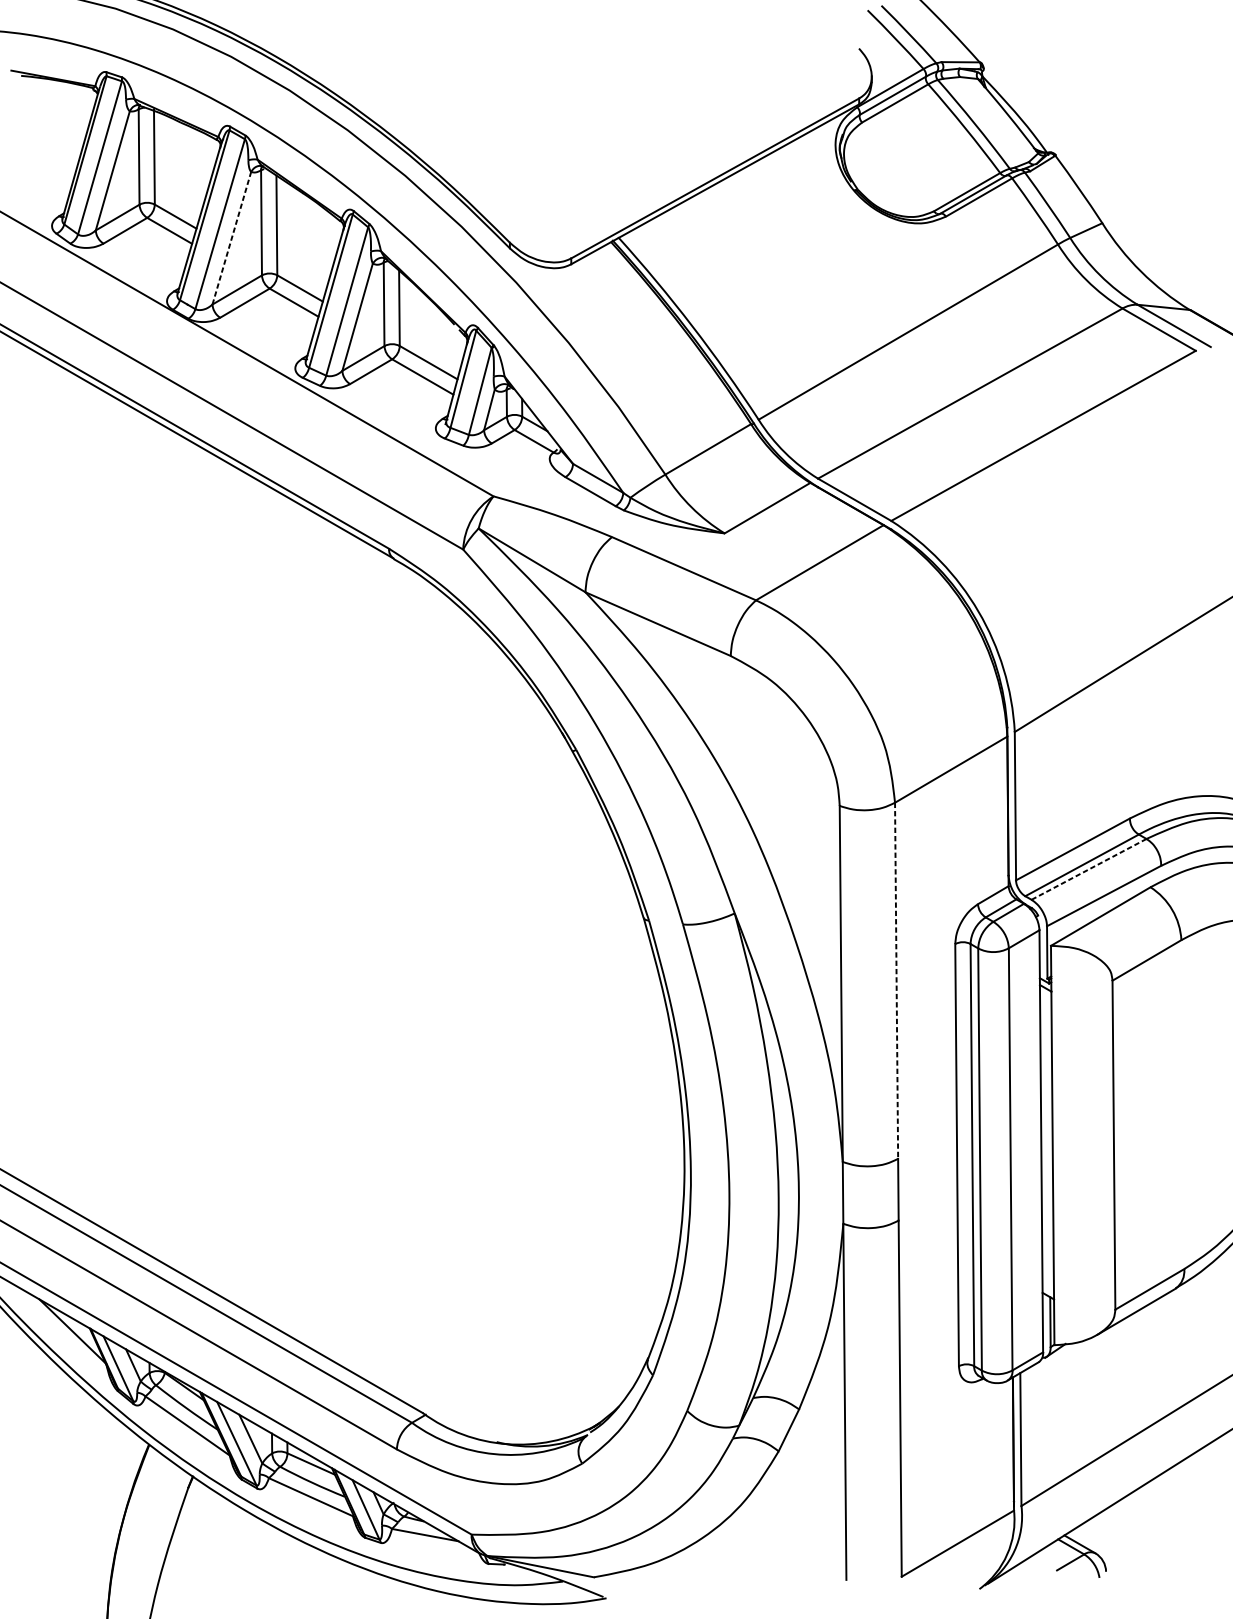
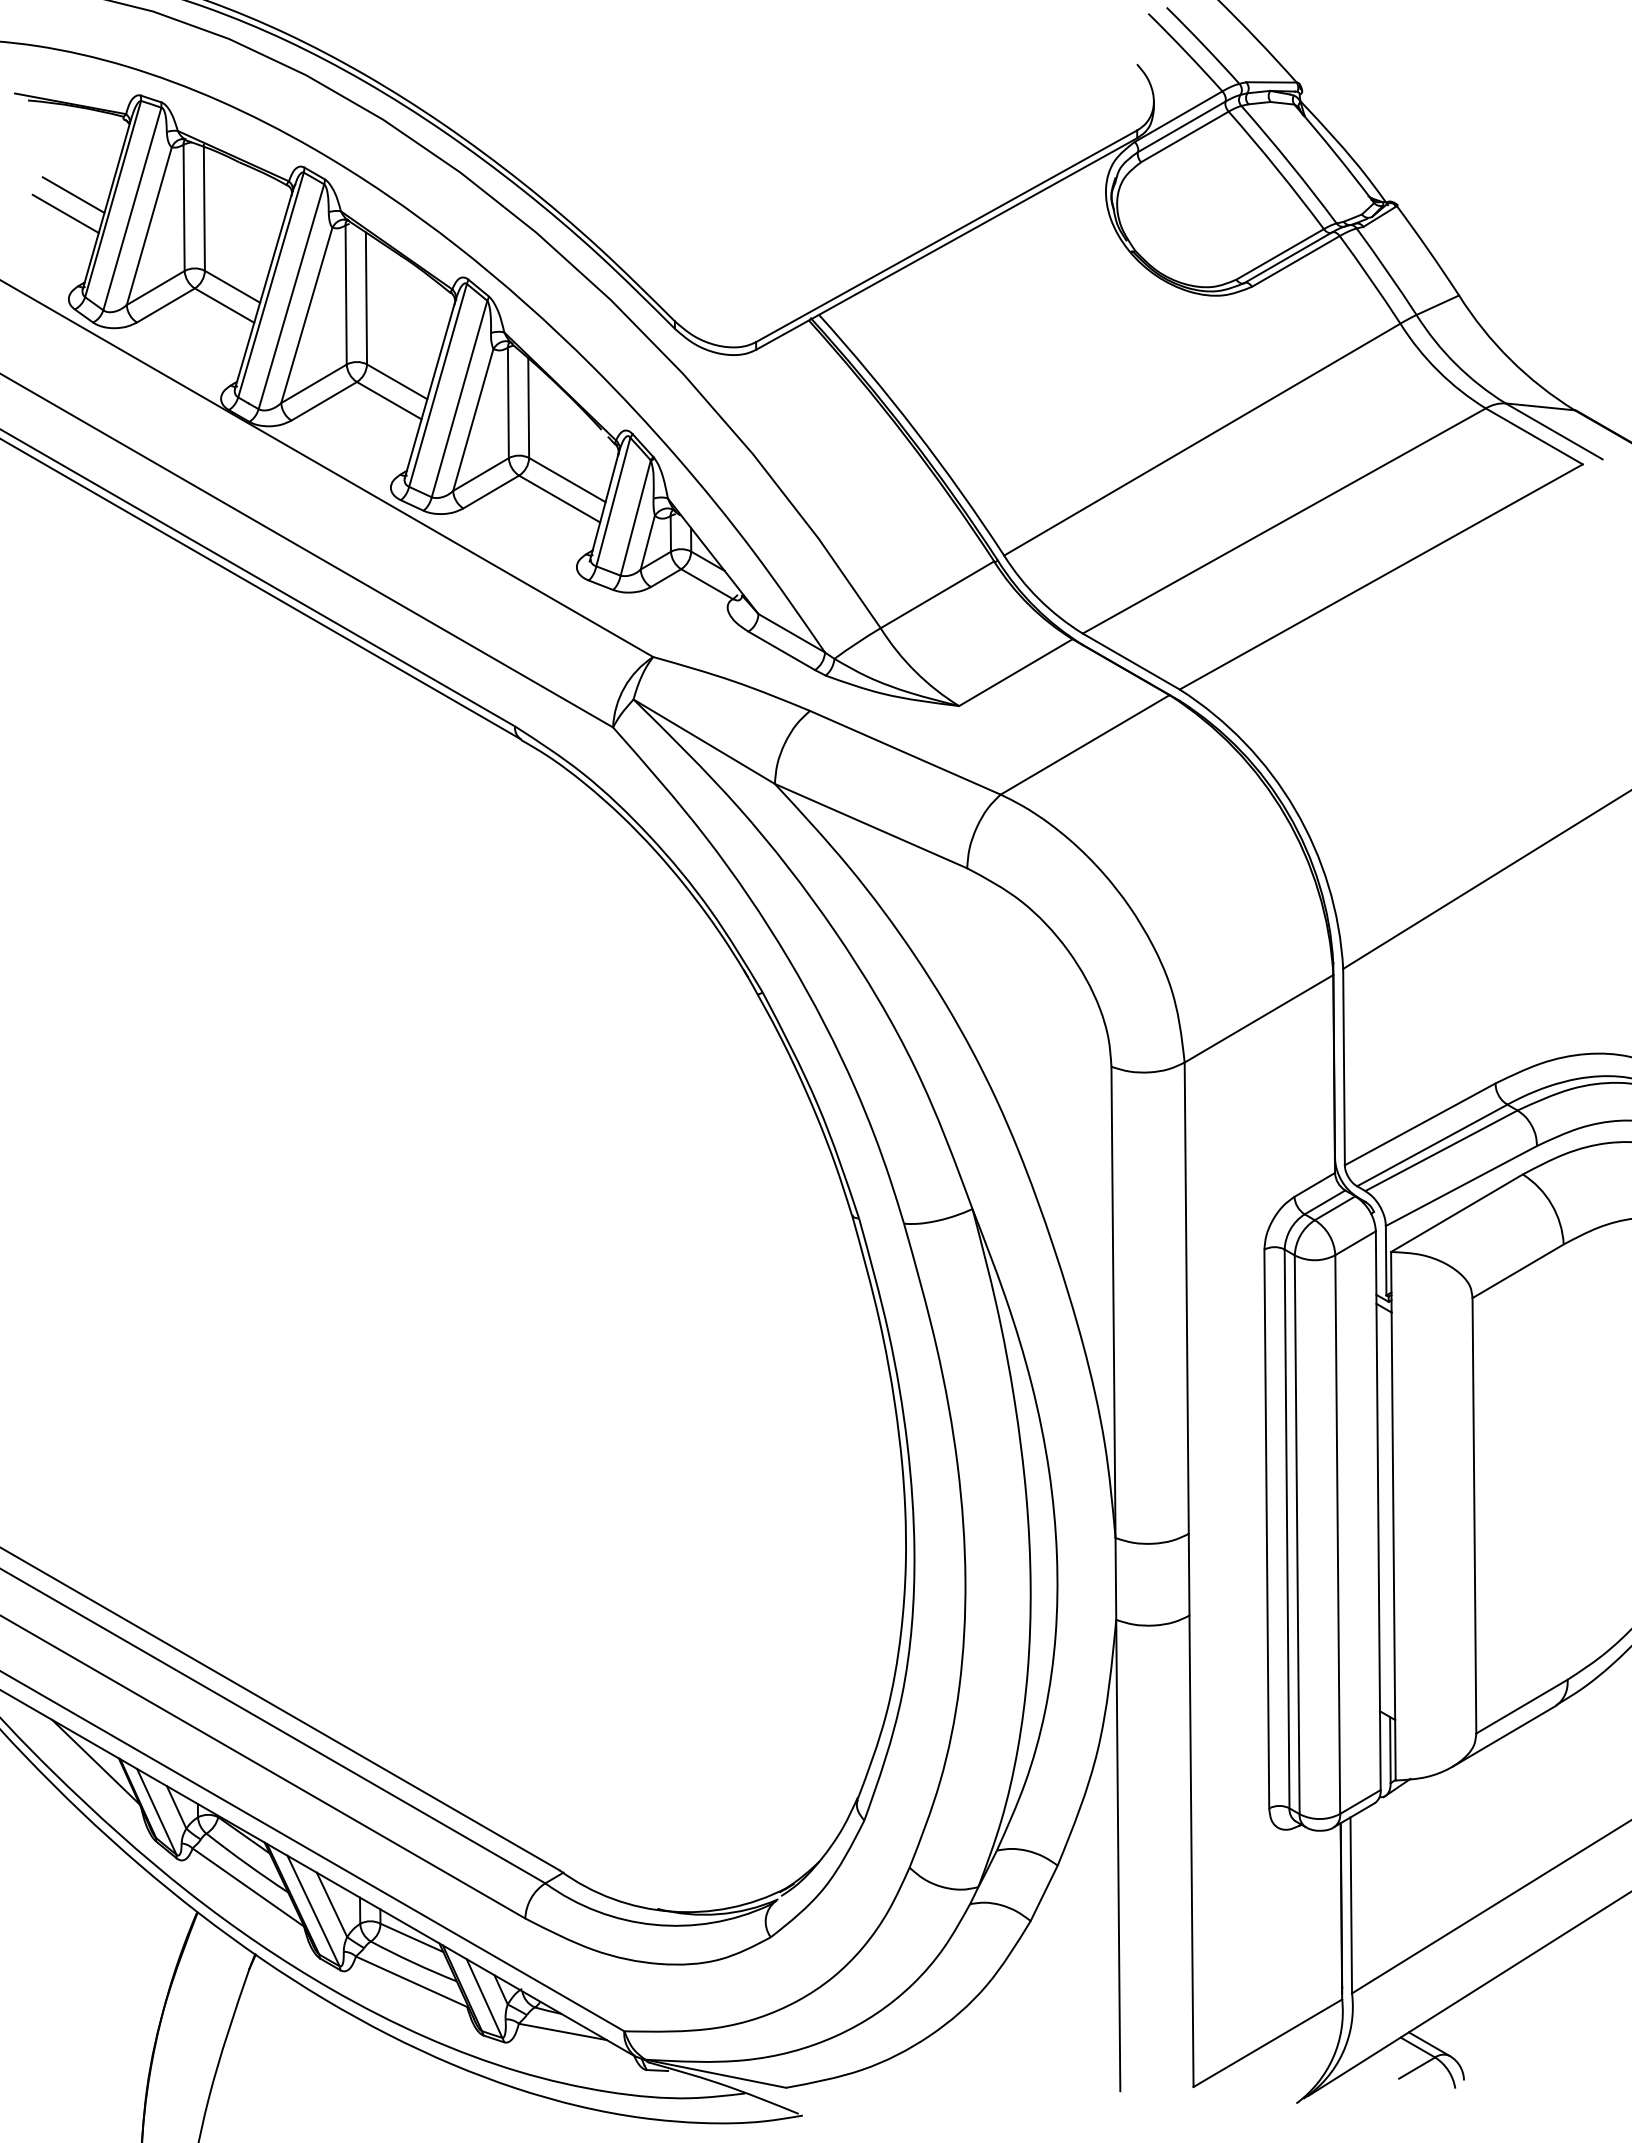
line: (55, 146) -> (73, 194), added
line: (49, 161) -> (65, 213), added
line: (231, 237) -> (306, 314), dashed -> solid
line: (1089, 869) -> (1441, 1151), dashed -> solid
line: (896, 980) -> (1186, 1298), dashed -> solid

